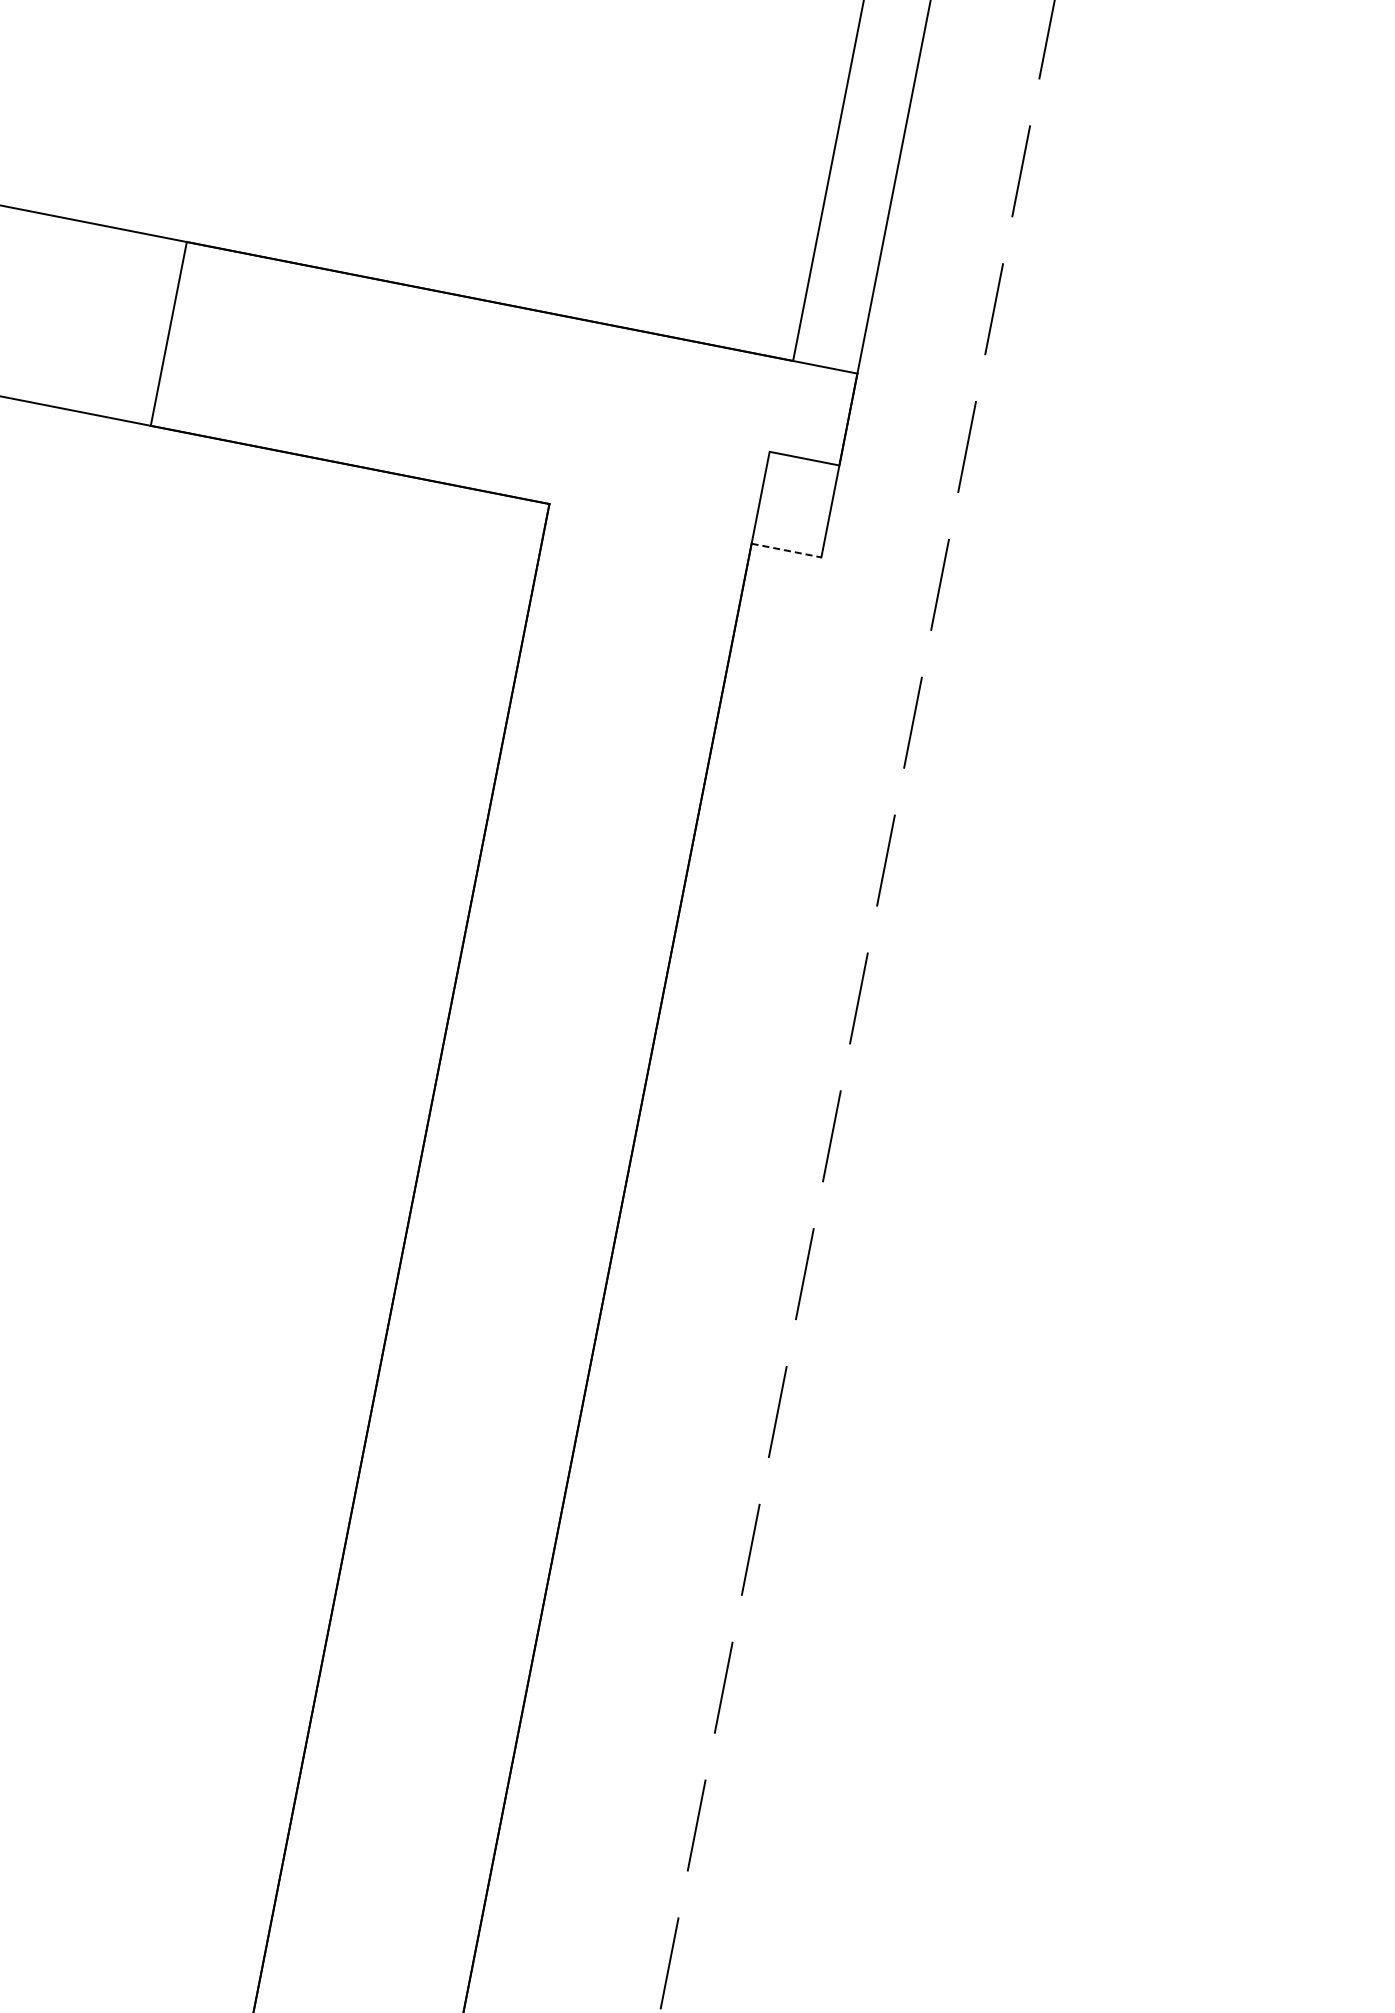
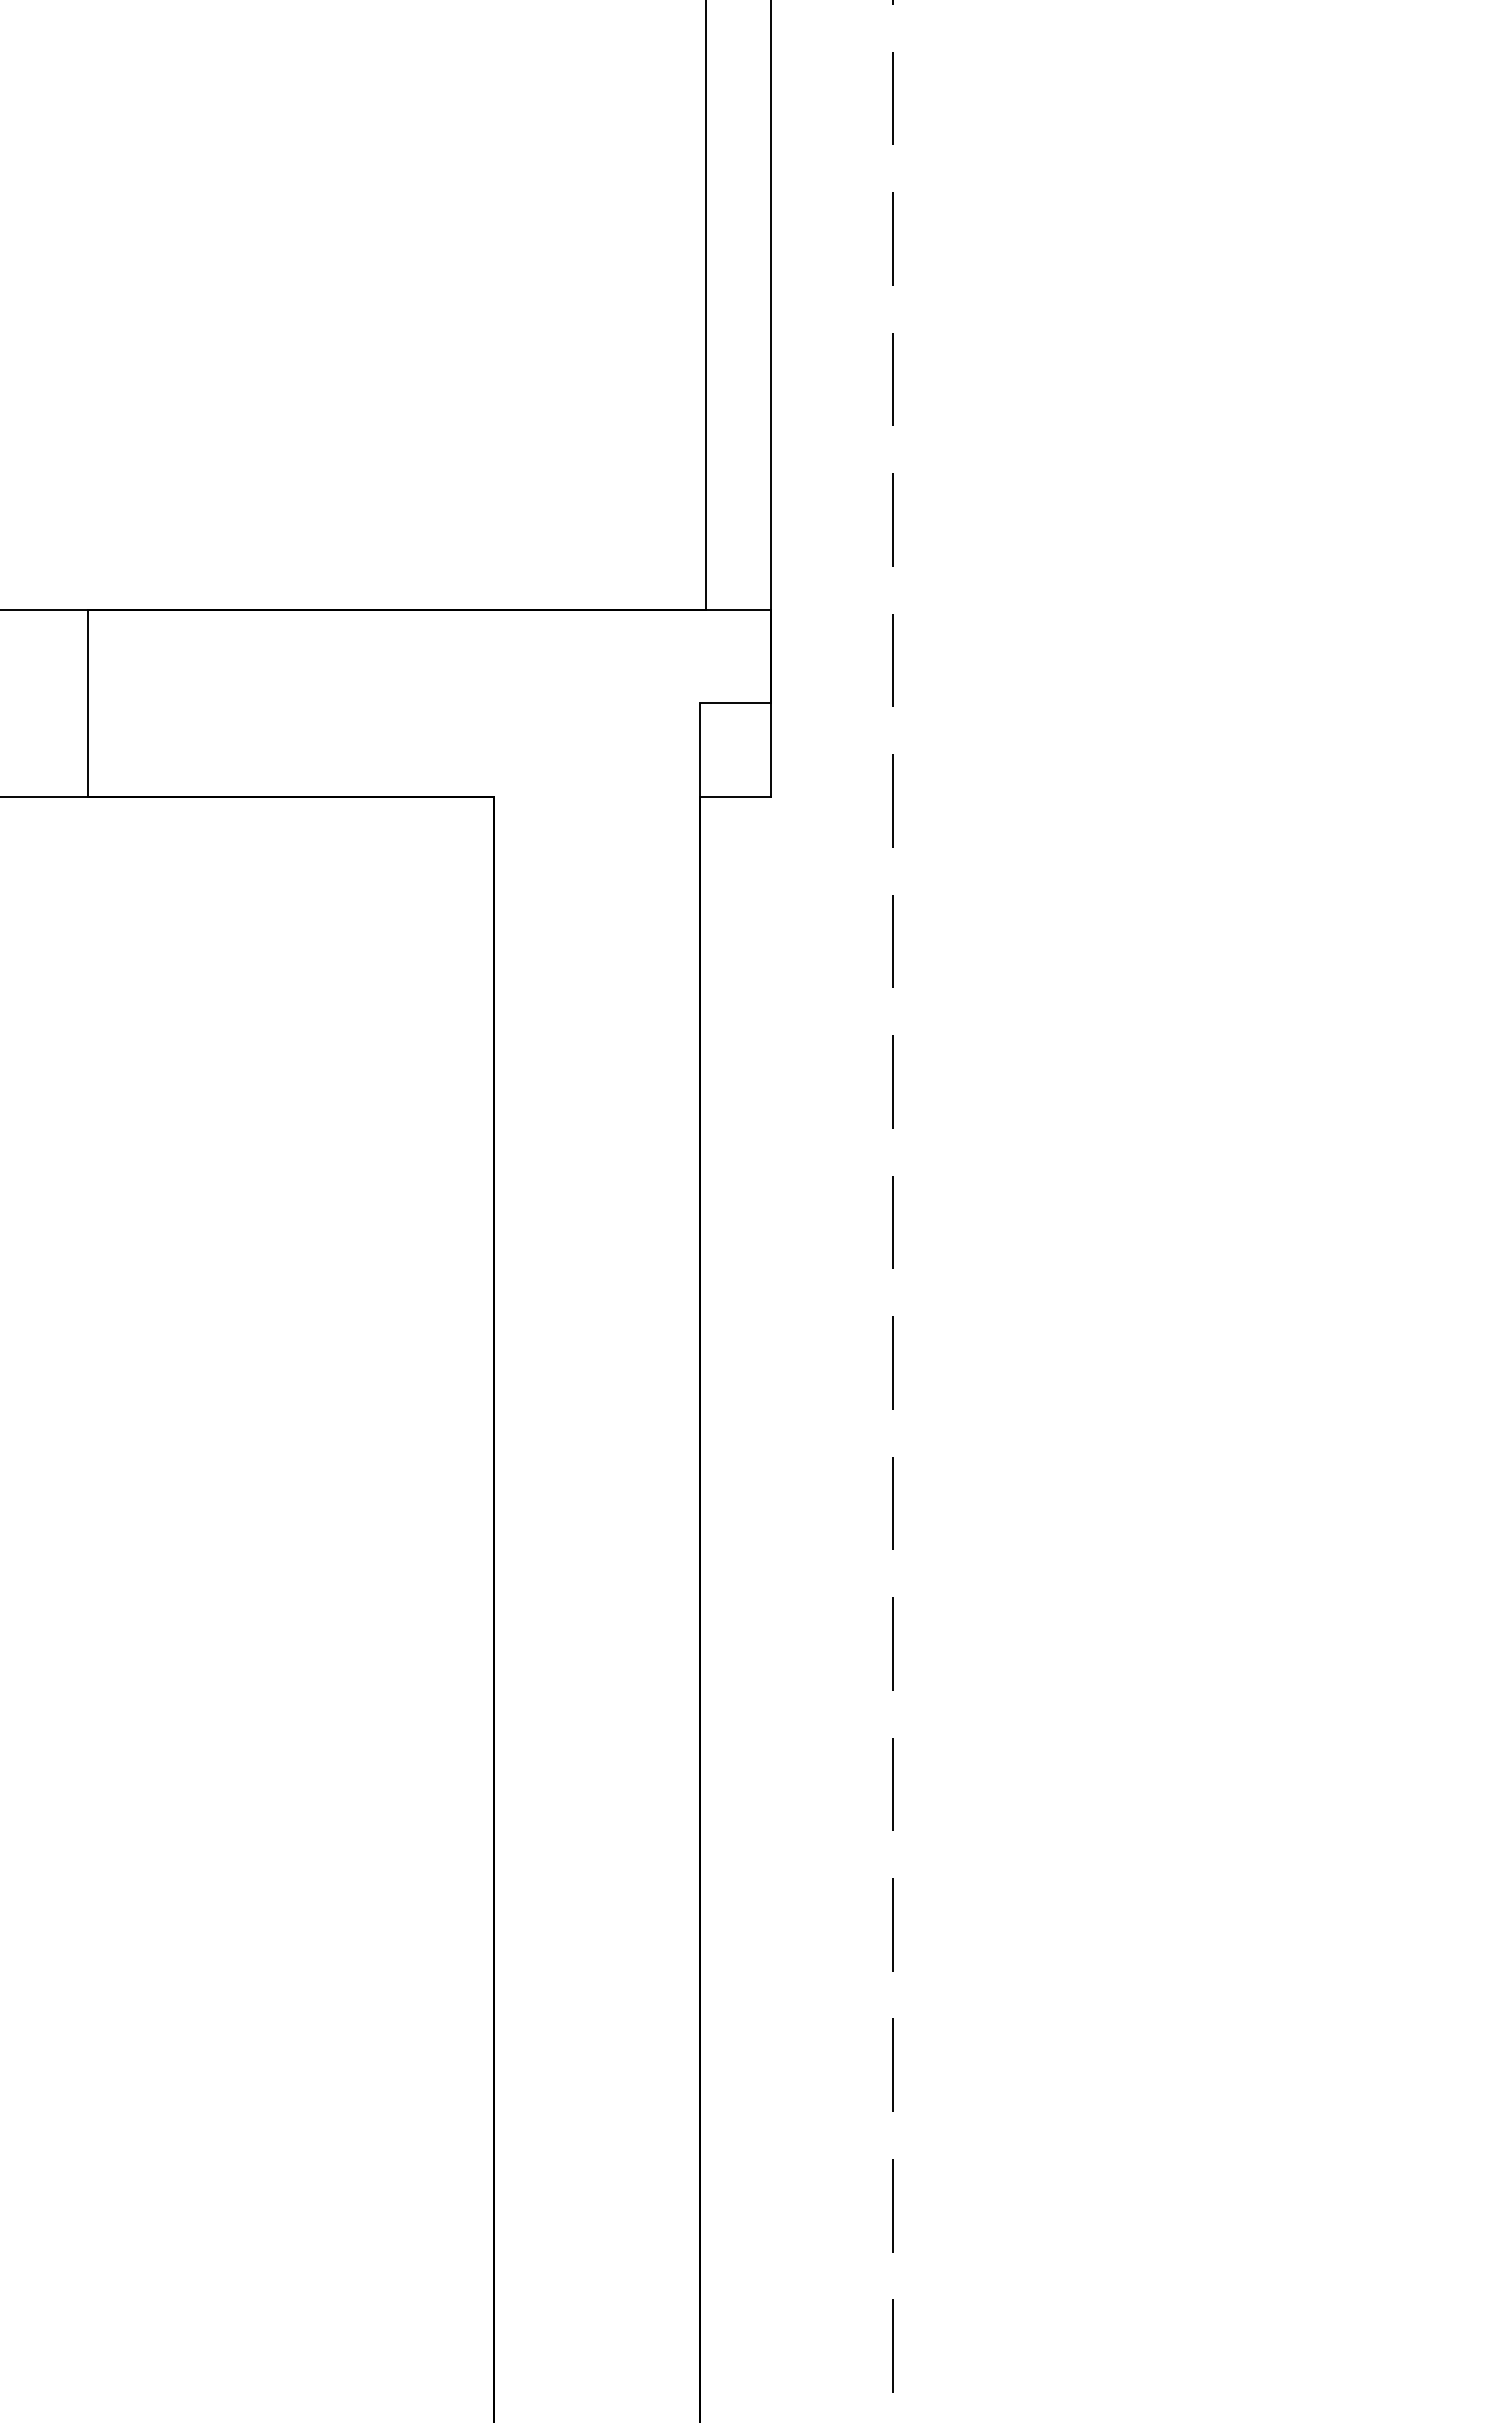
line: (786, 550) -> (735, 796), dashed -> solid

